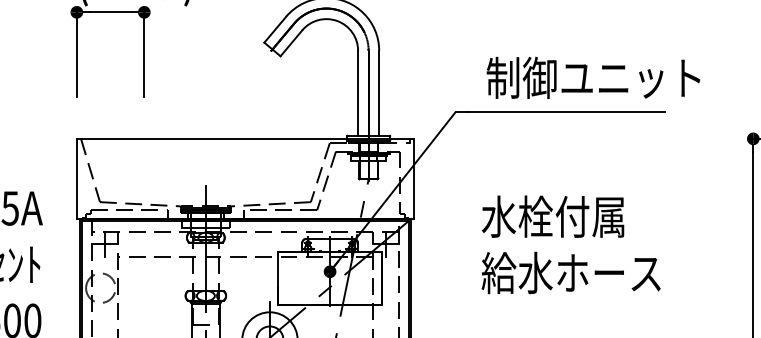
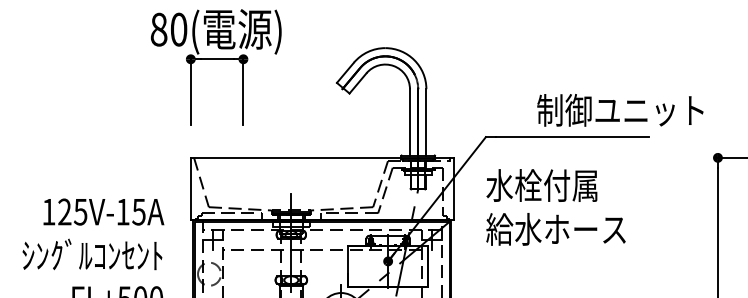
text: (593, 78) -> (620, 110), moved
text: (570, 244) -> (555, 207), moved

